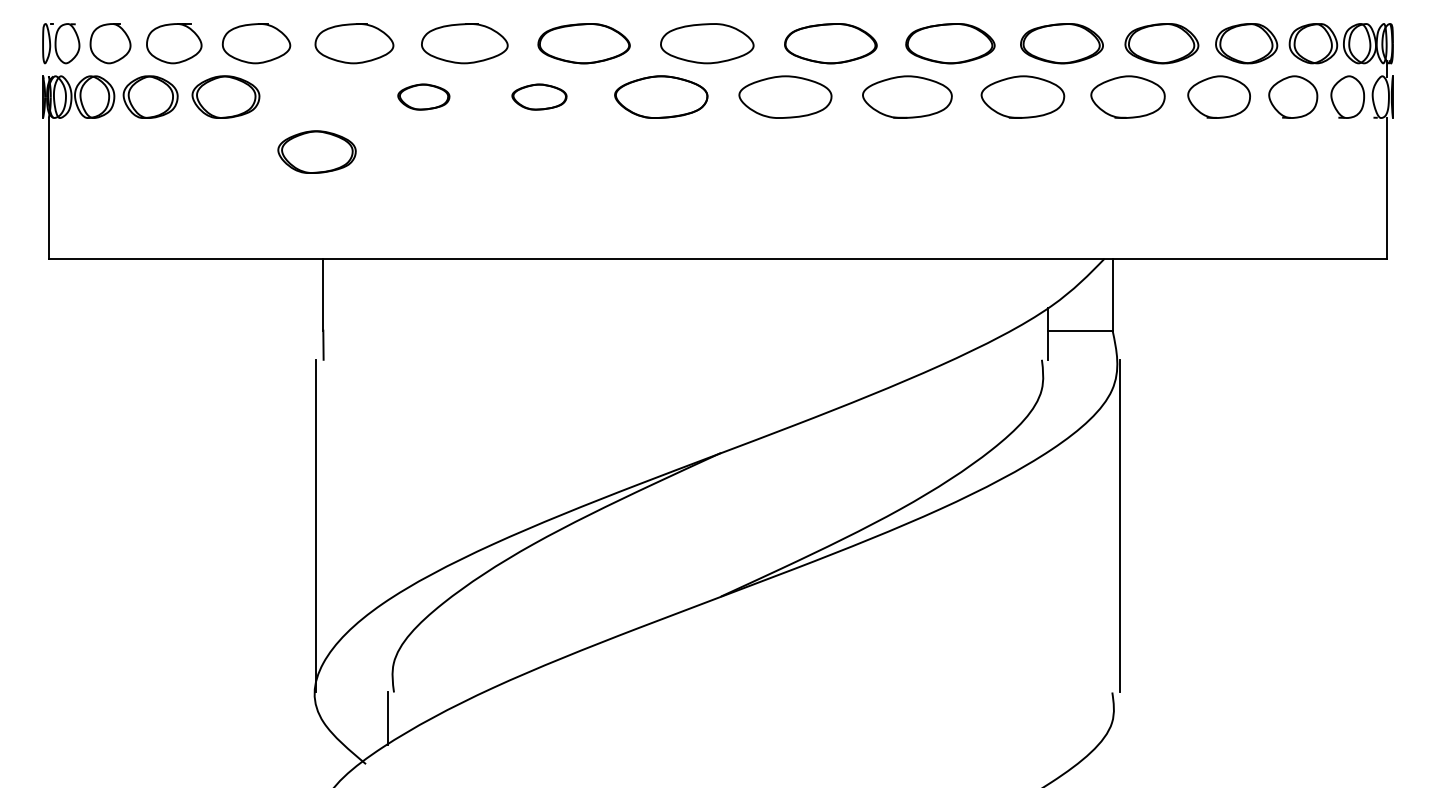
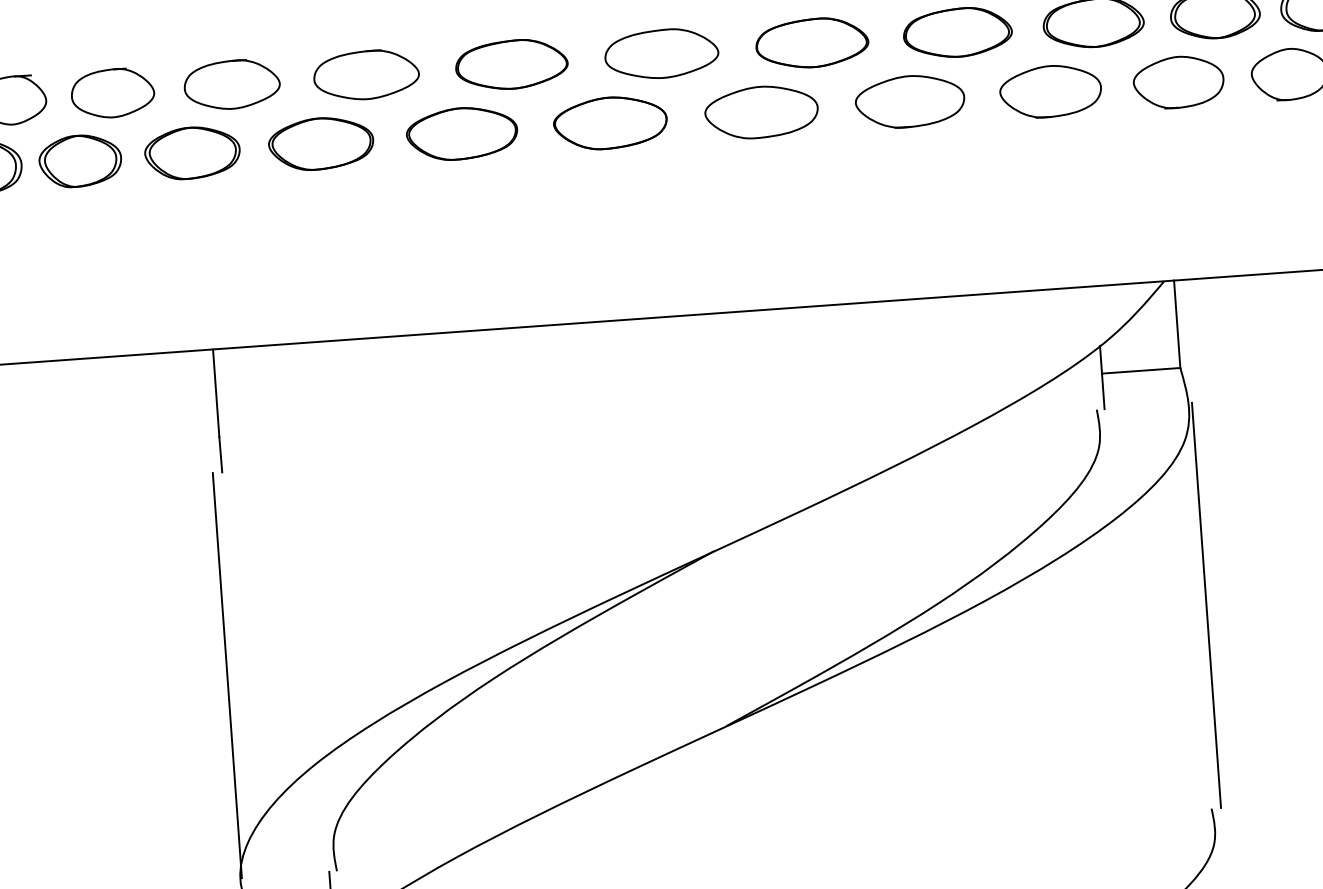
part: (423, 96) -> (320, 143), size x1.67
part: (539, 96) -> (462, 132), size x1.67
part: (316, 151) -> (191, 152), moved

